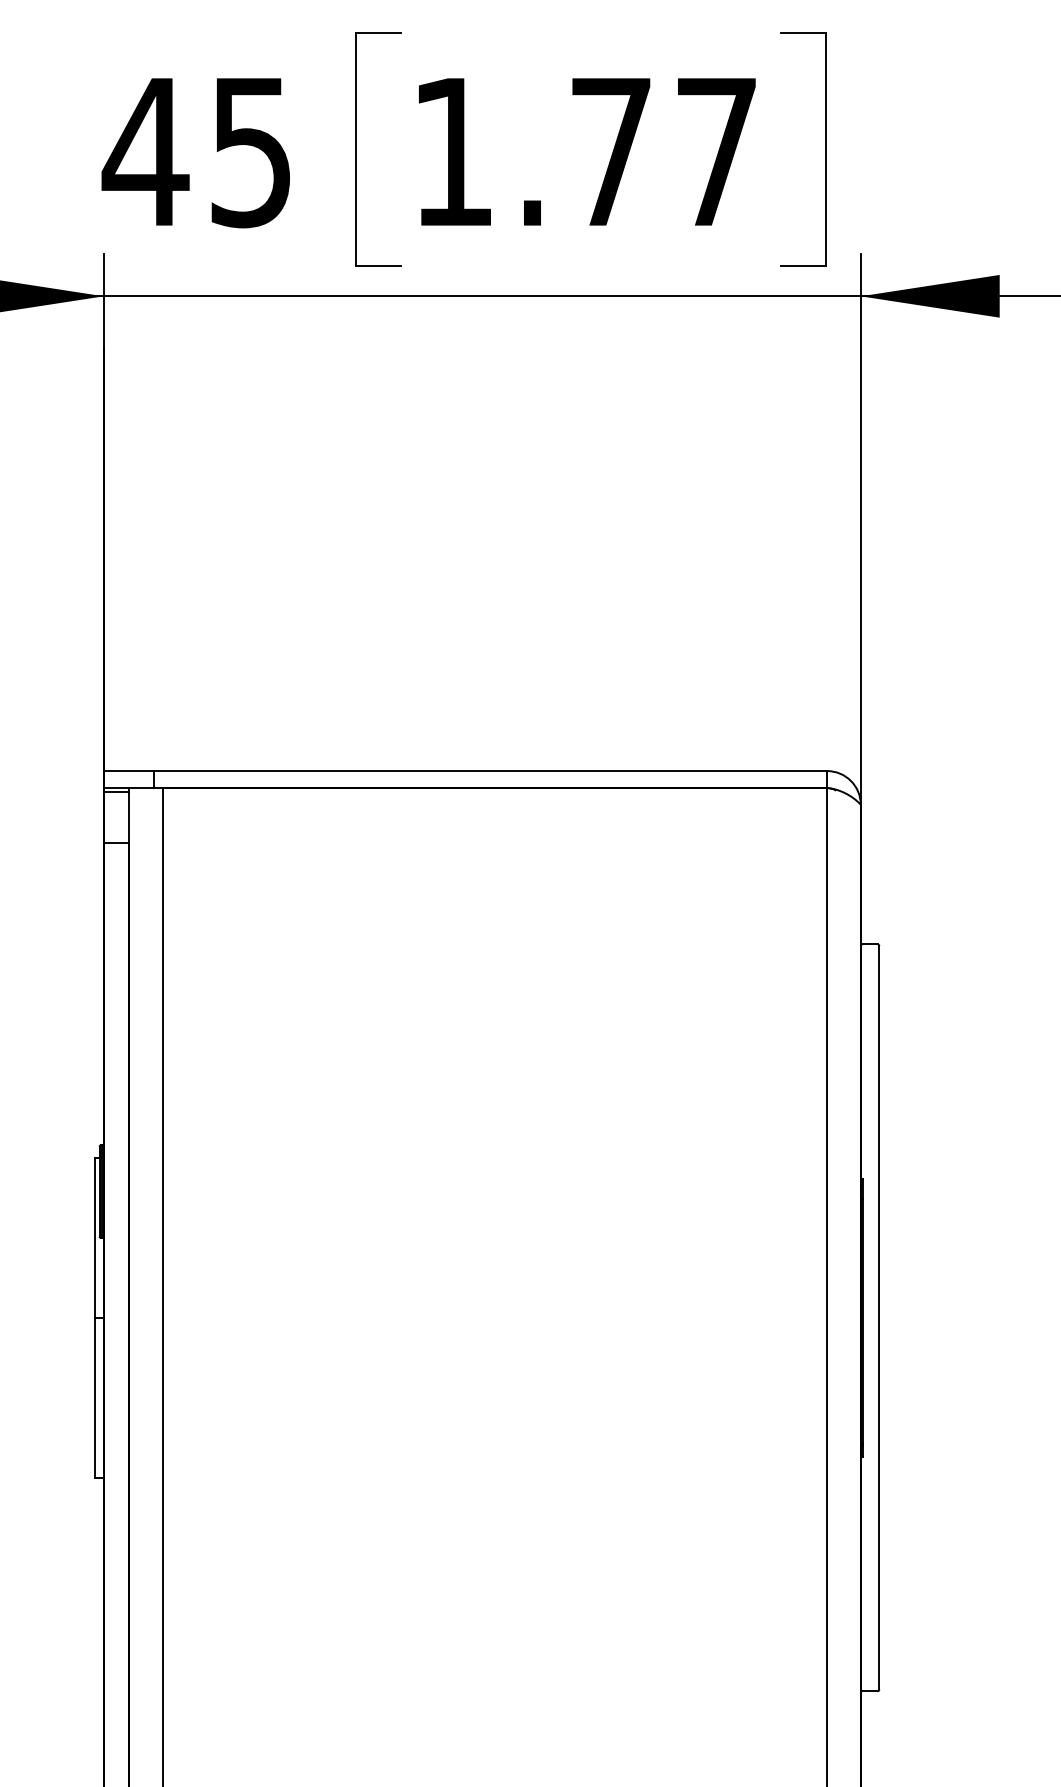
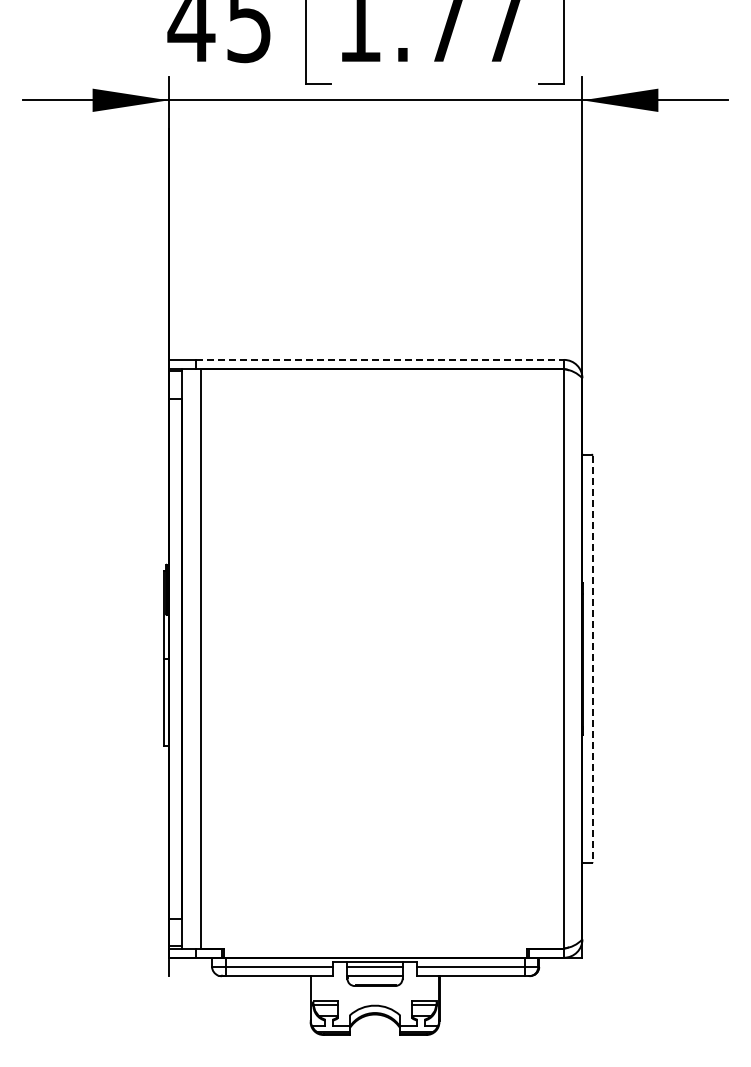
line: (491, 770) -> (380, 359), solid -> dashed
line: (879, 1319) -> (592, 659), solid -> dashed

